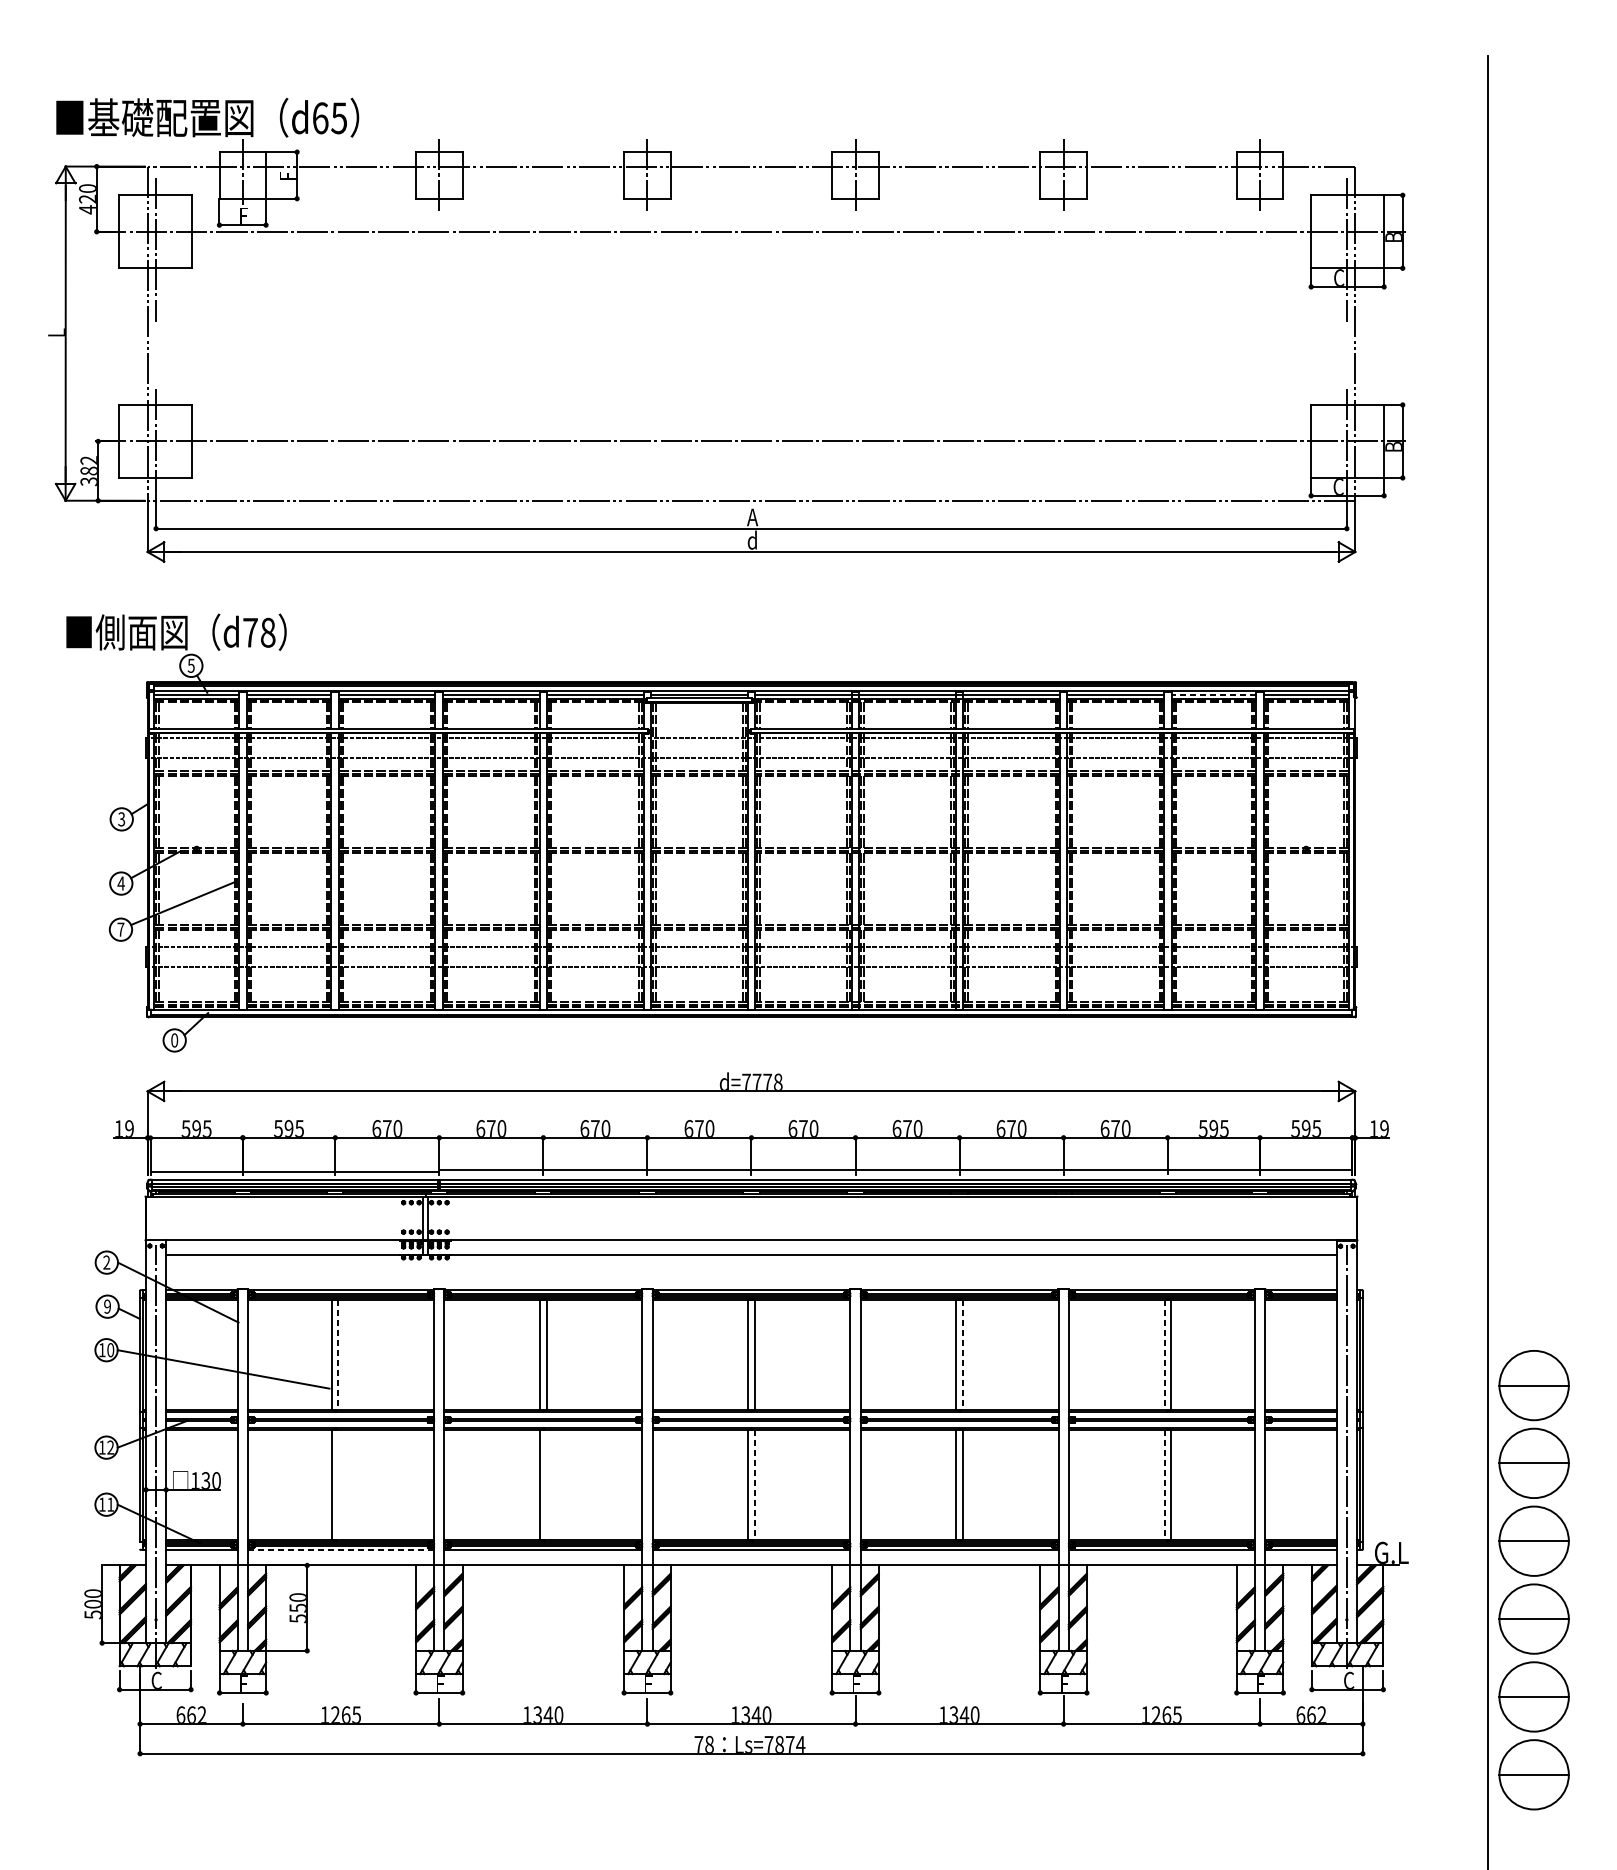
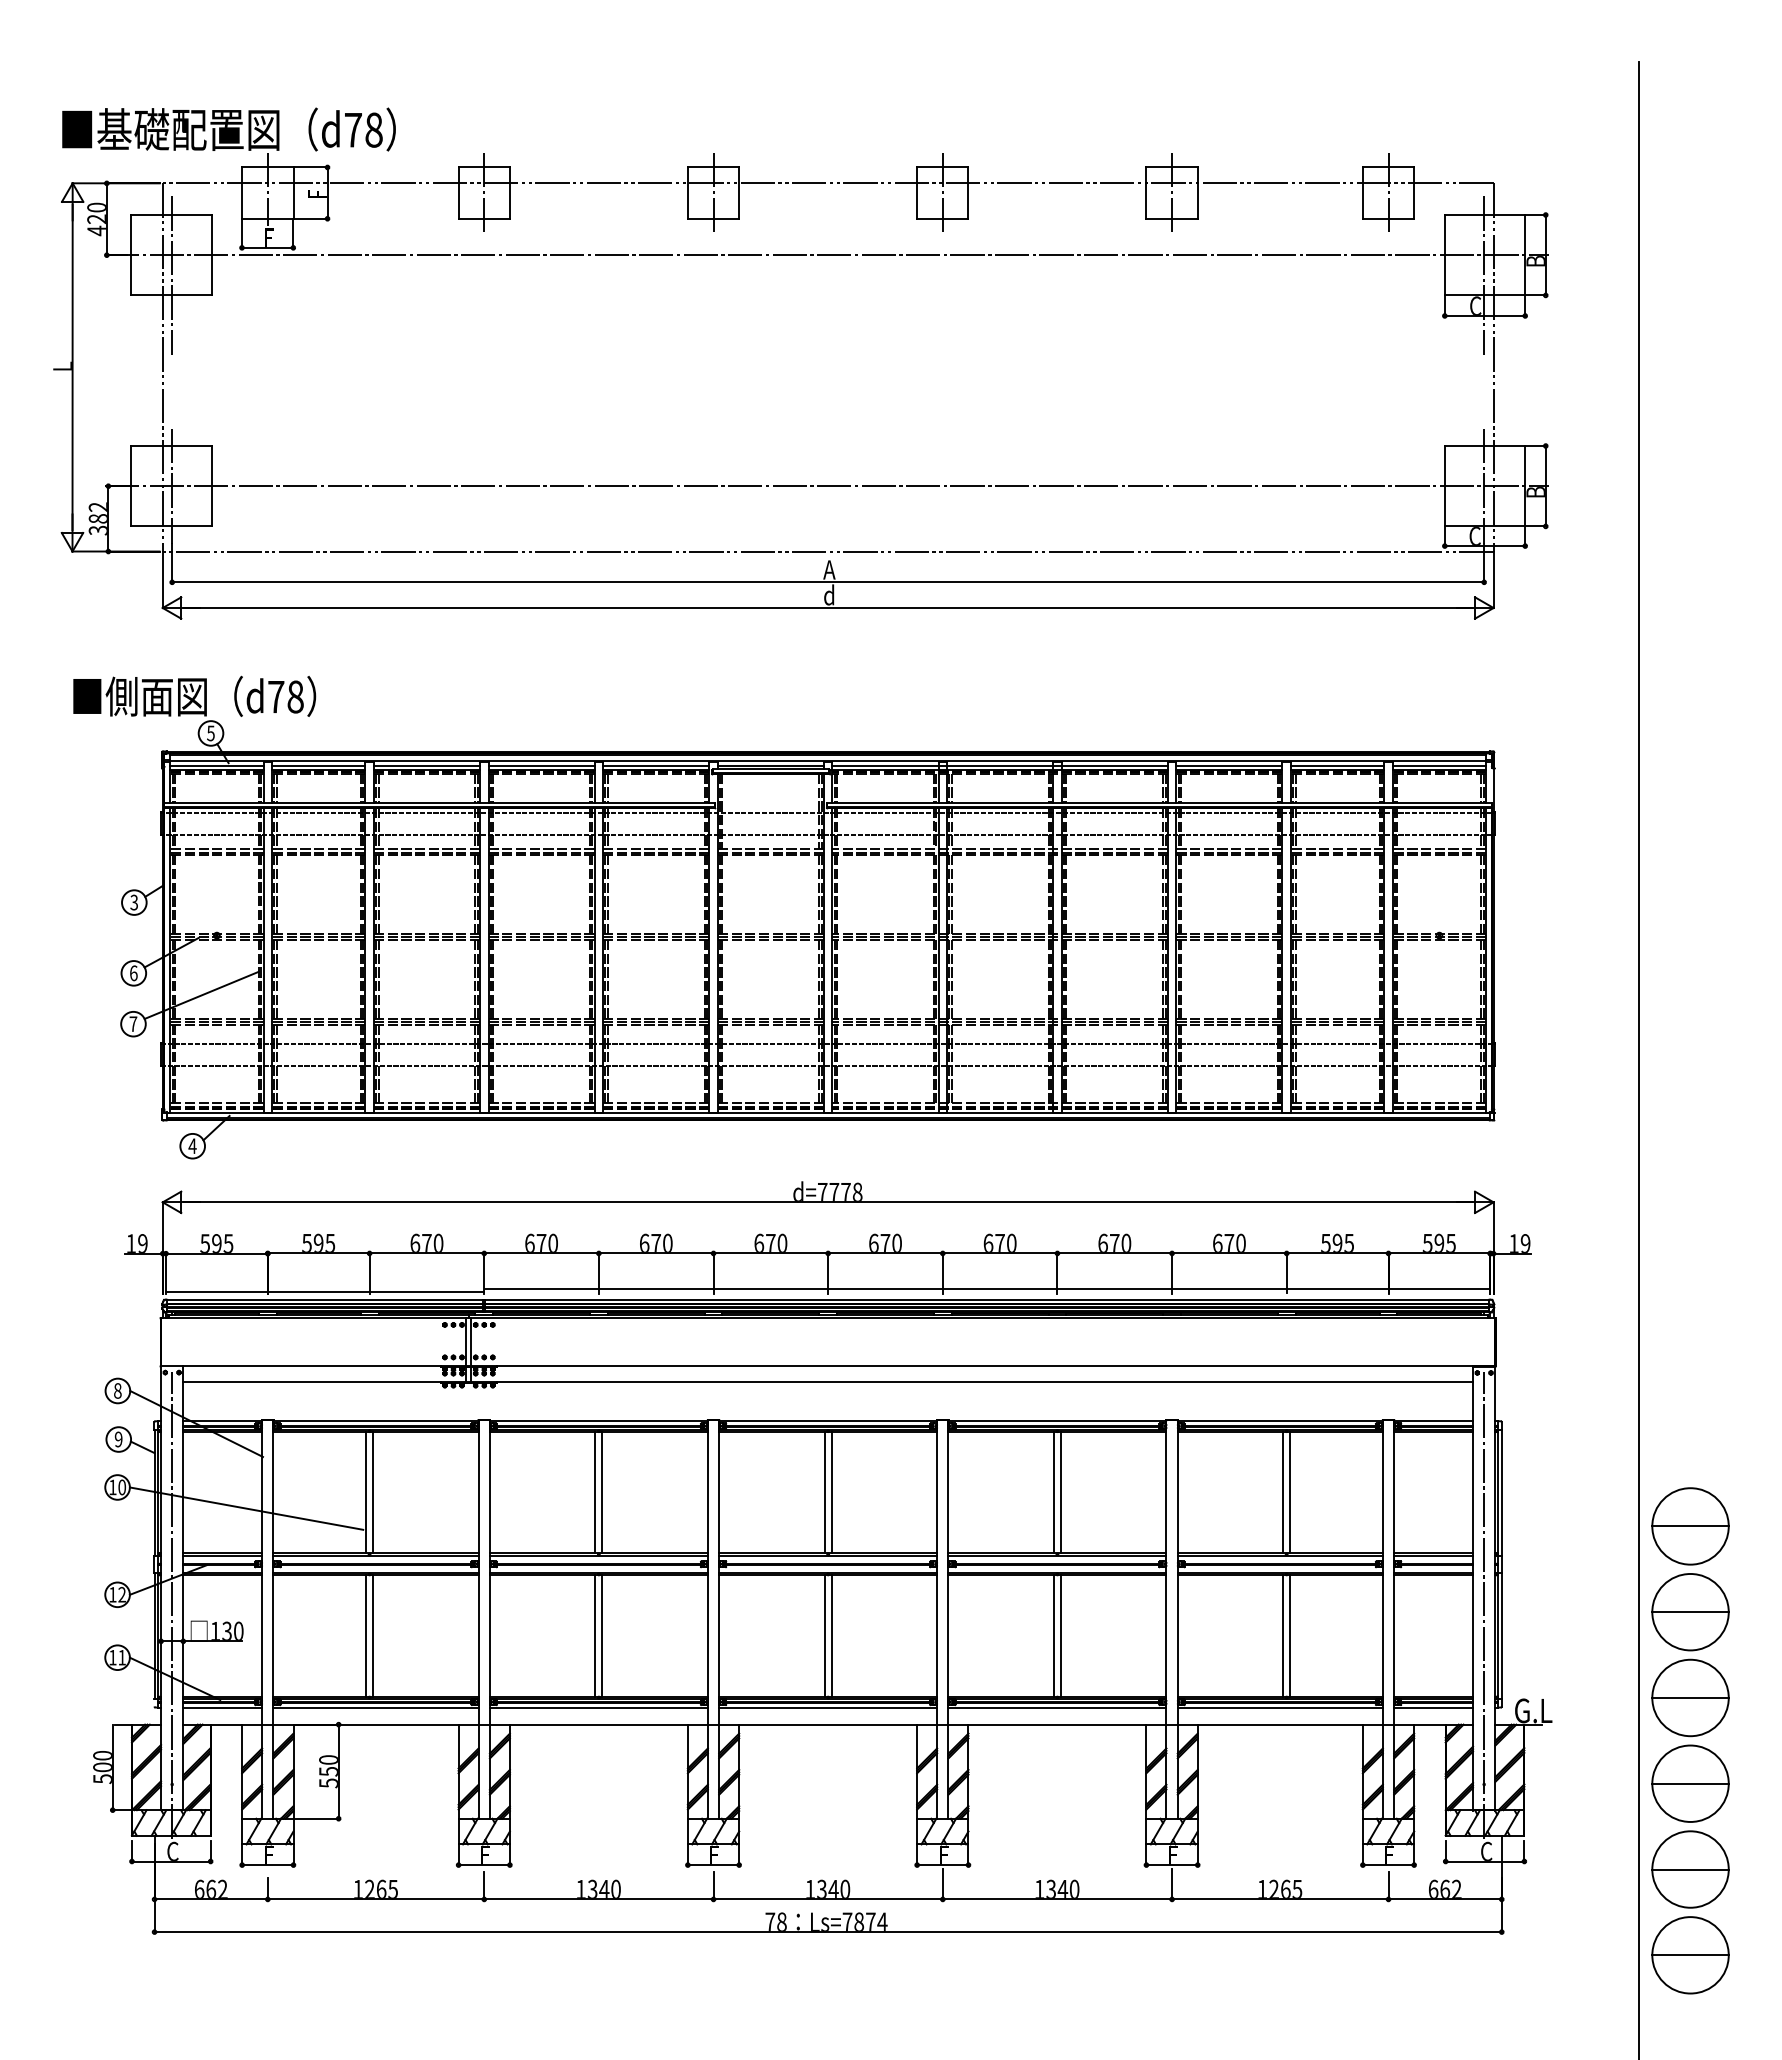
text: (329, 117) -> (363, 129), d65 -> d78
line: (1213, 694) -> (1337, 765), dashed -> solid
text: (120, 883) -> (133, 973), 4 -> 6
text: (174, 1040) -> (192, 1146), 0 -> 4
text: (106, 1262) -> (117, 1390), 2 -> 8
line: (338, 1354) -> (373, 1492), dashed -> solid
line: (962, 1354) -> (1060, 1492), dashed -> solid
line: (1164, 1354) -> (1283, 1492), dashed -> solid
line: (338, 1484) -> (373, 1635), added
line: (546, 1484) -> (602, 1635), added
line: (754, 1485) -> (831, 1636), dashed -> solid
line: (1164, 1485) -> (1283, 1636), dashed -> solid
line: (341, 1549) -> (376, 1707), dashed -> solid

